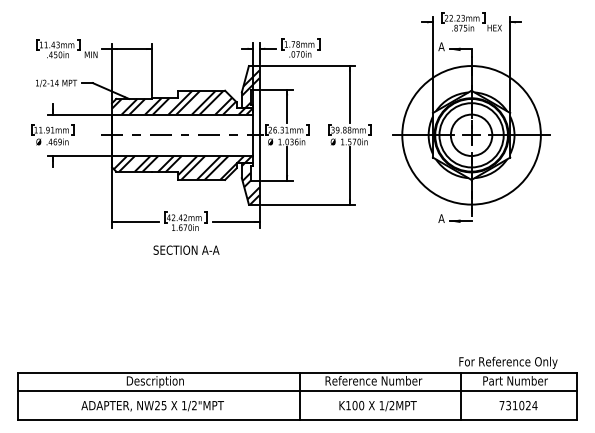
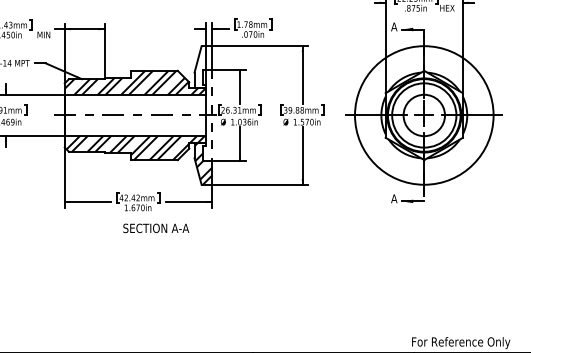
hatch: (250, 88) -> (203, 68), removed
line: (259, 135) -> (212, 115), solid -> dashed
text: (186, 249) -> (156, 227), moved

